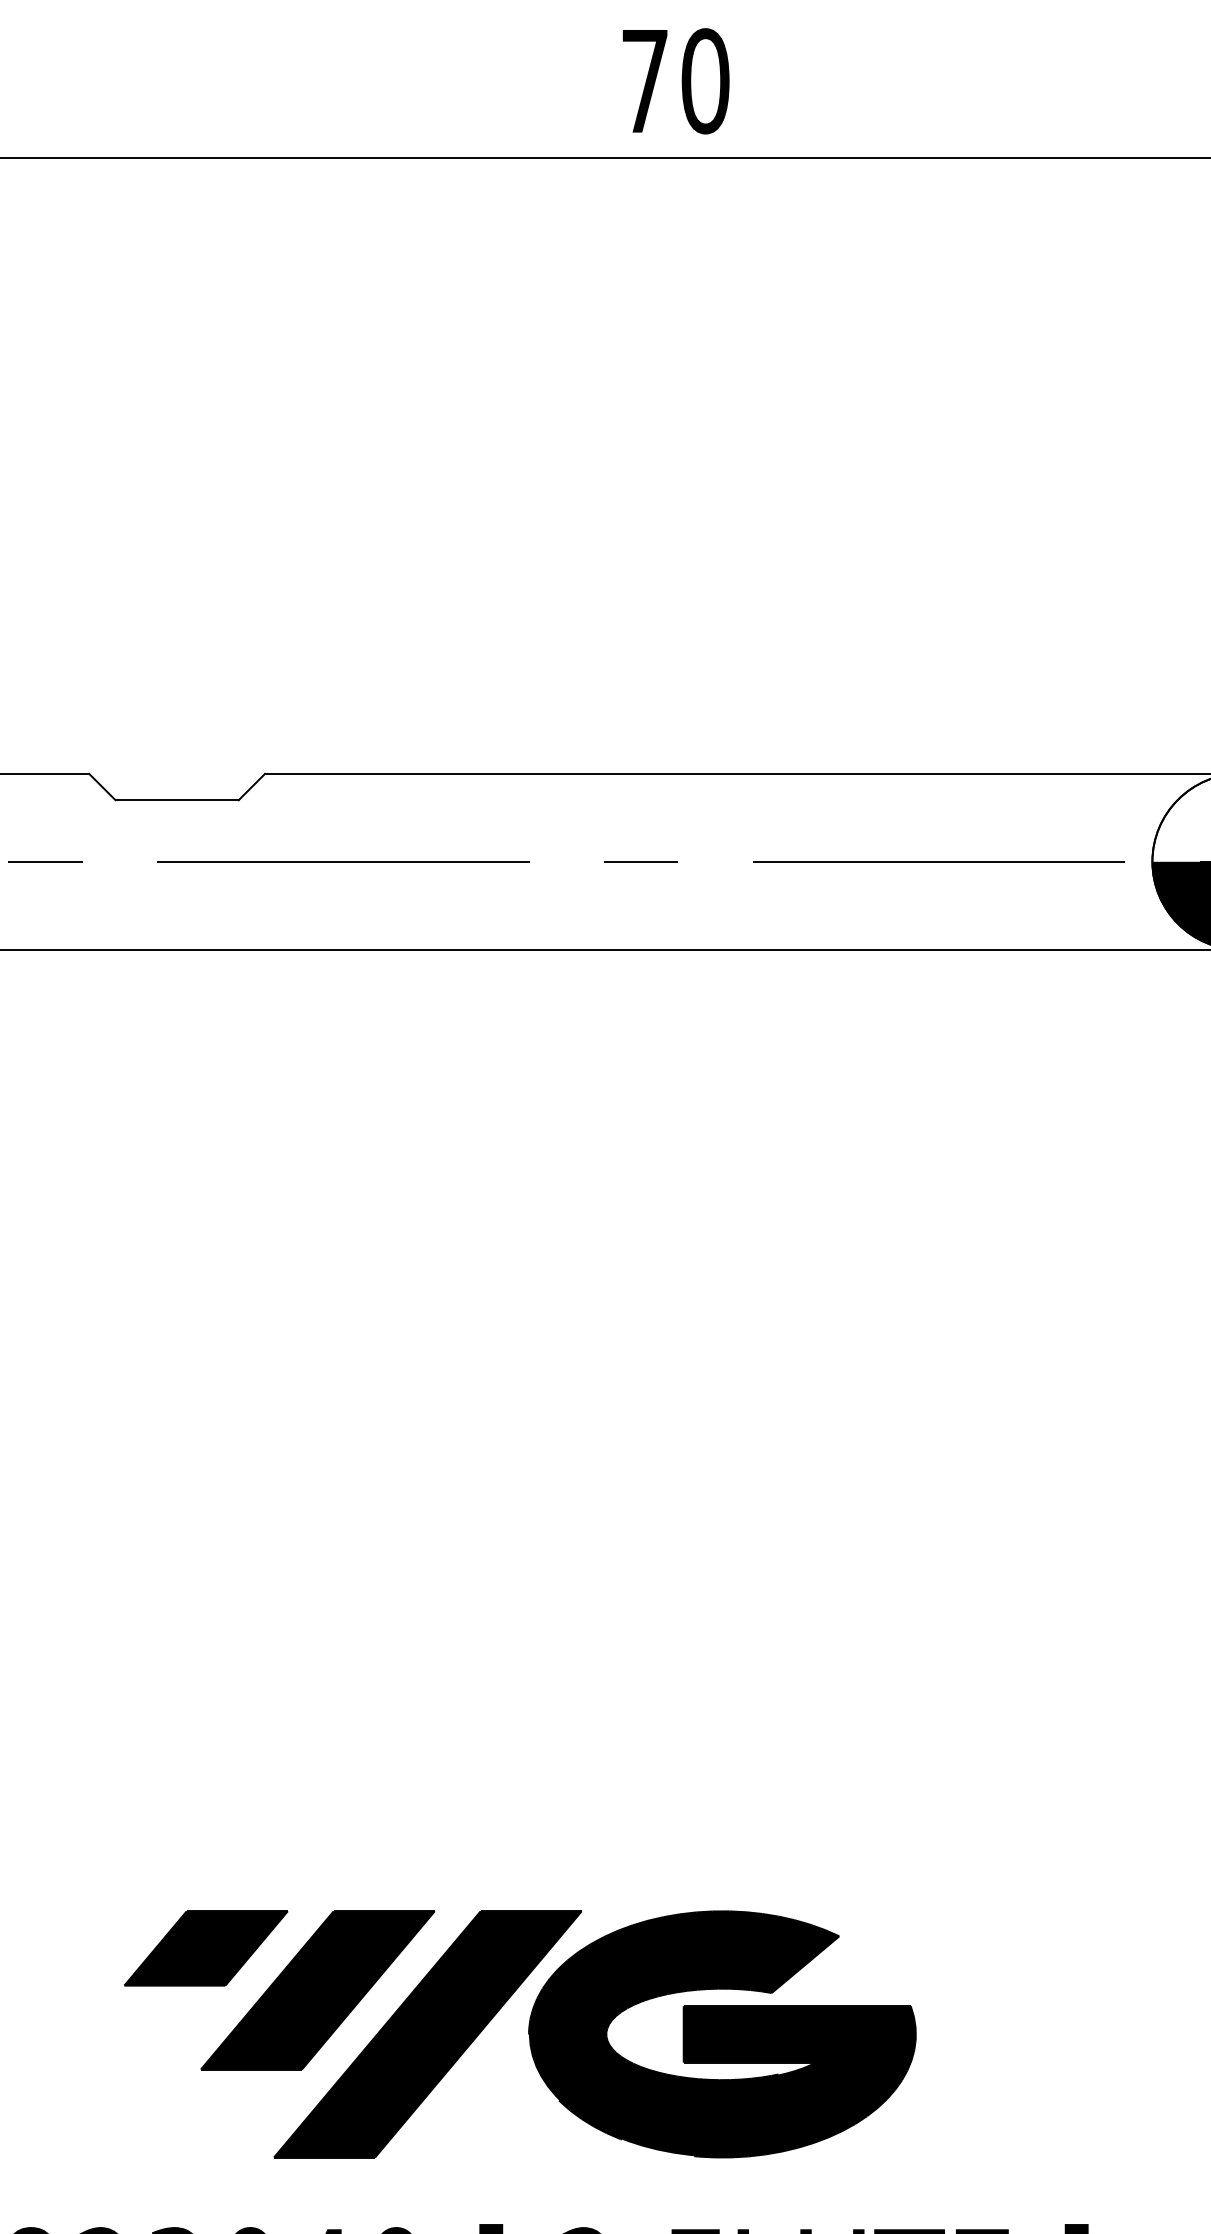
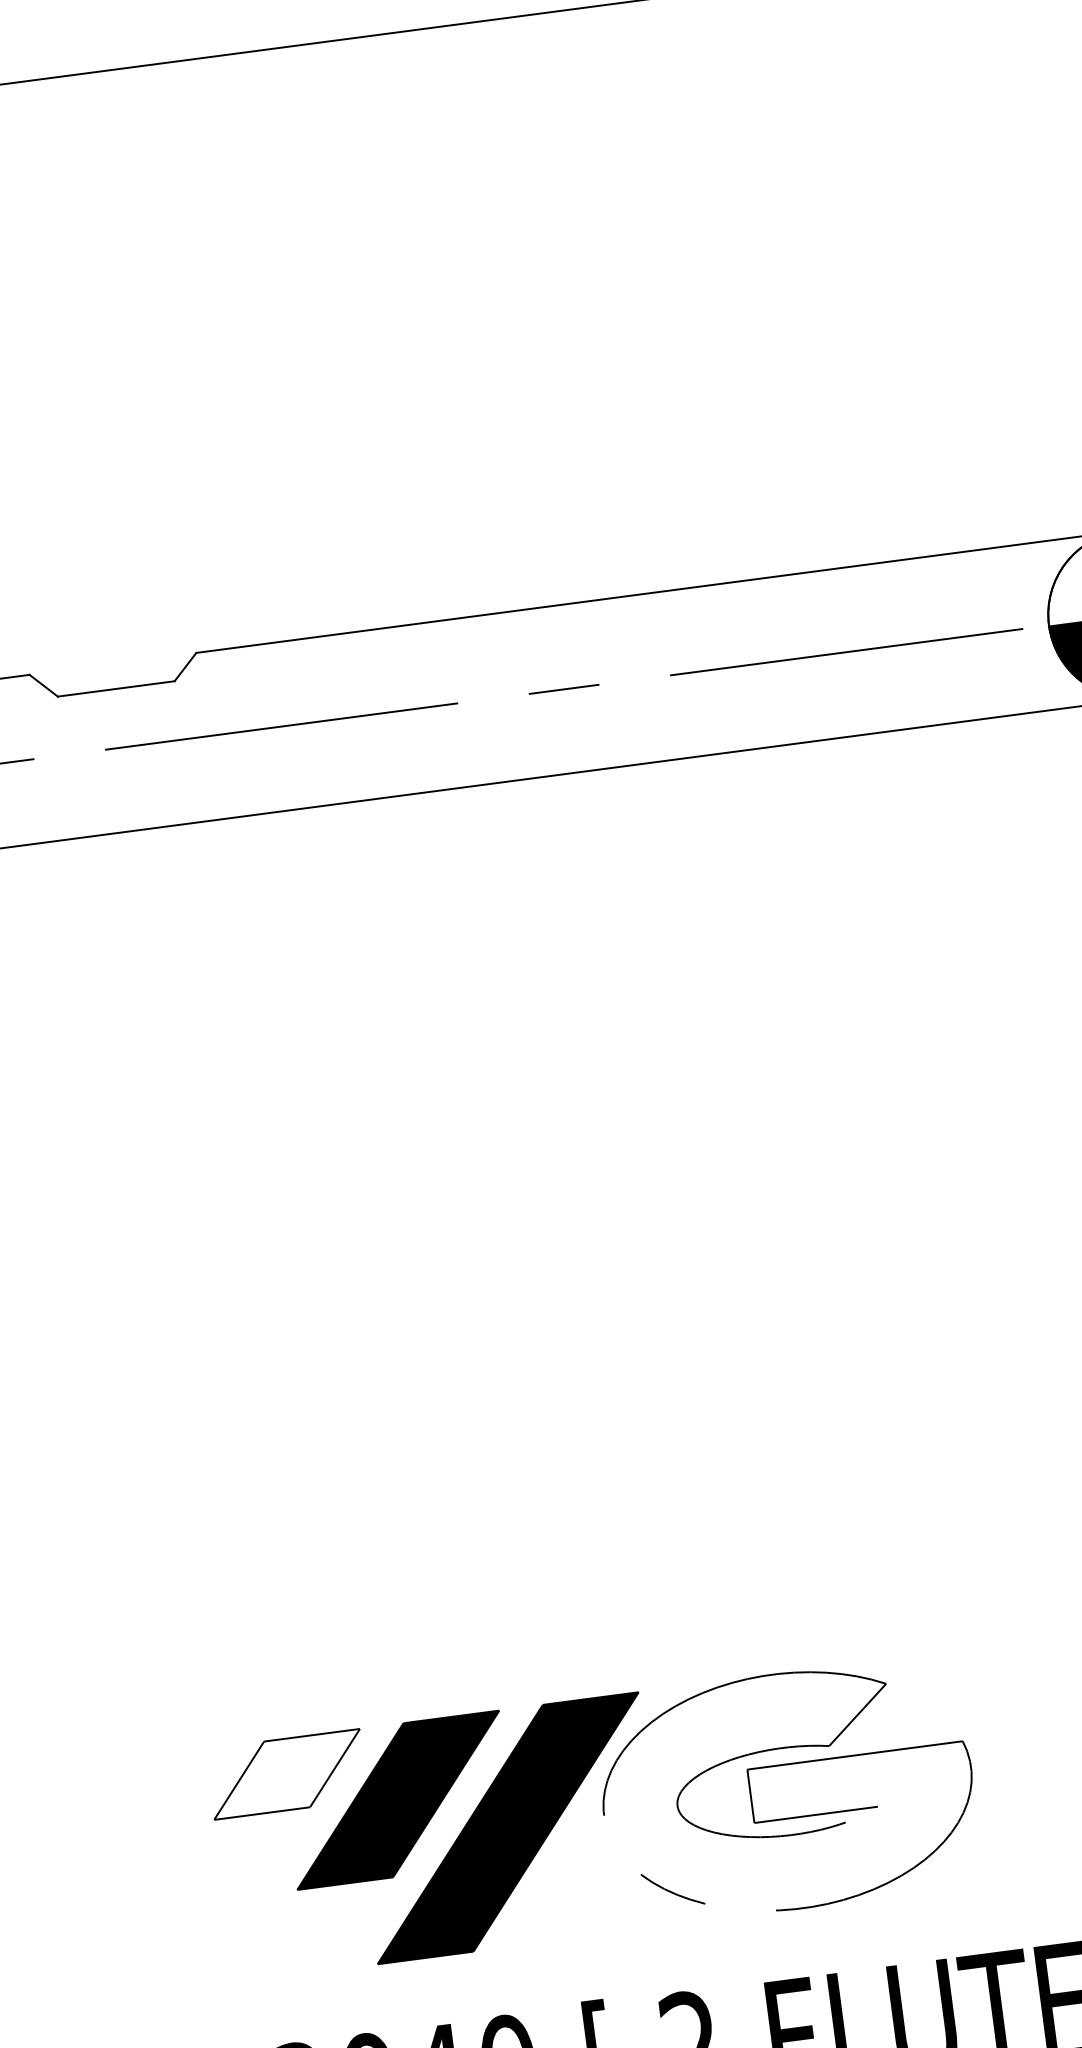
fill: (205, 1948) -> (286, 1774), removed
fill: (722, 2034) -> (787, 1791), removed

